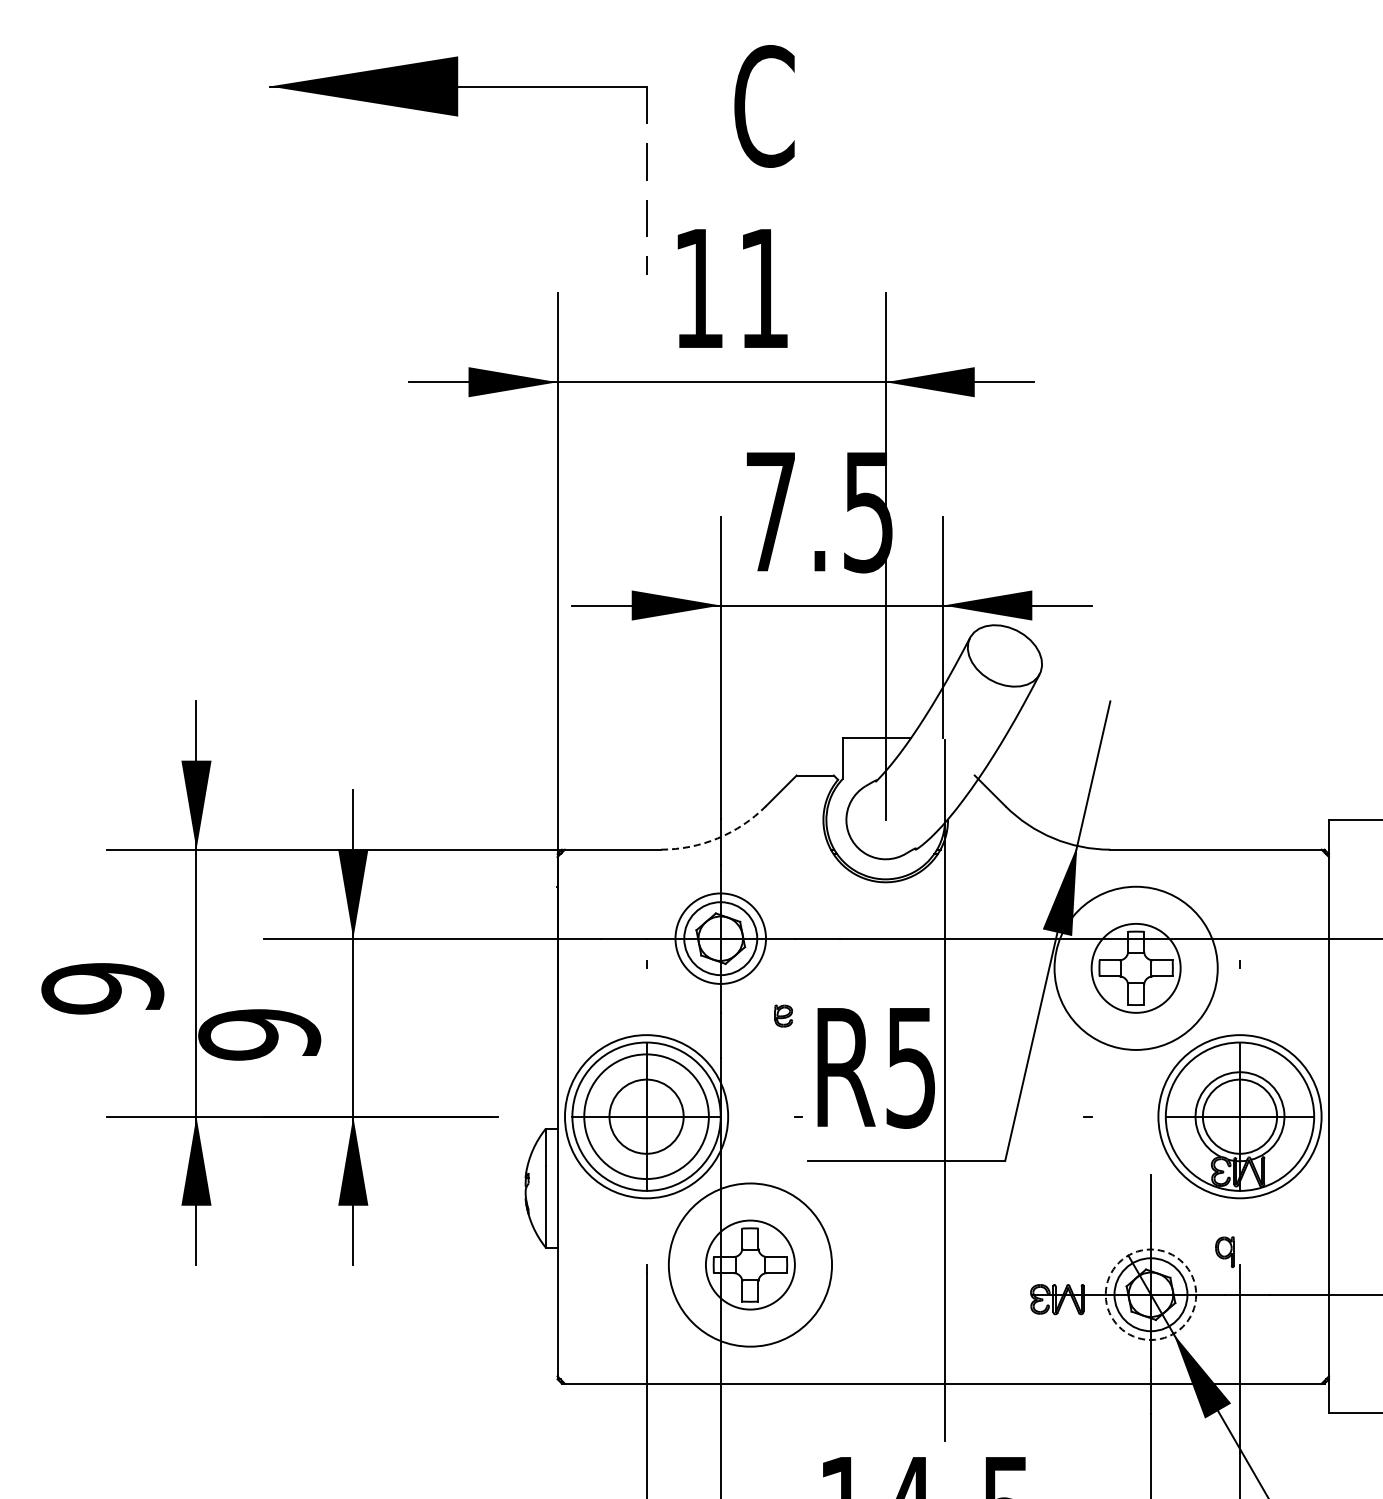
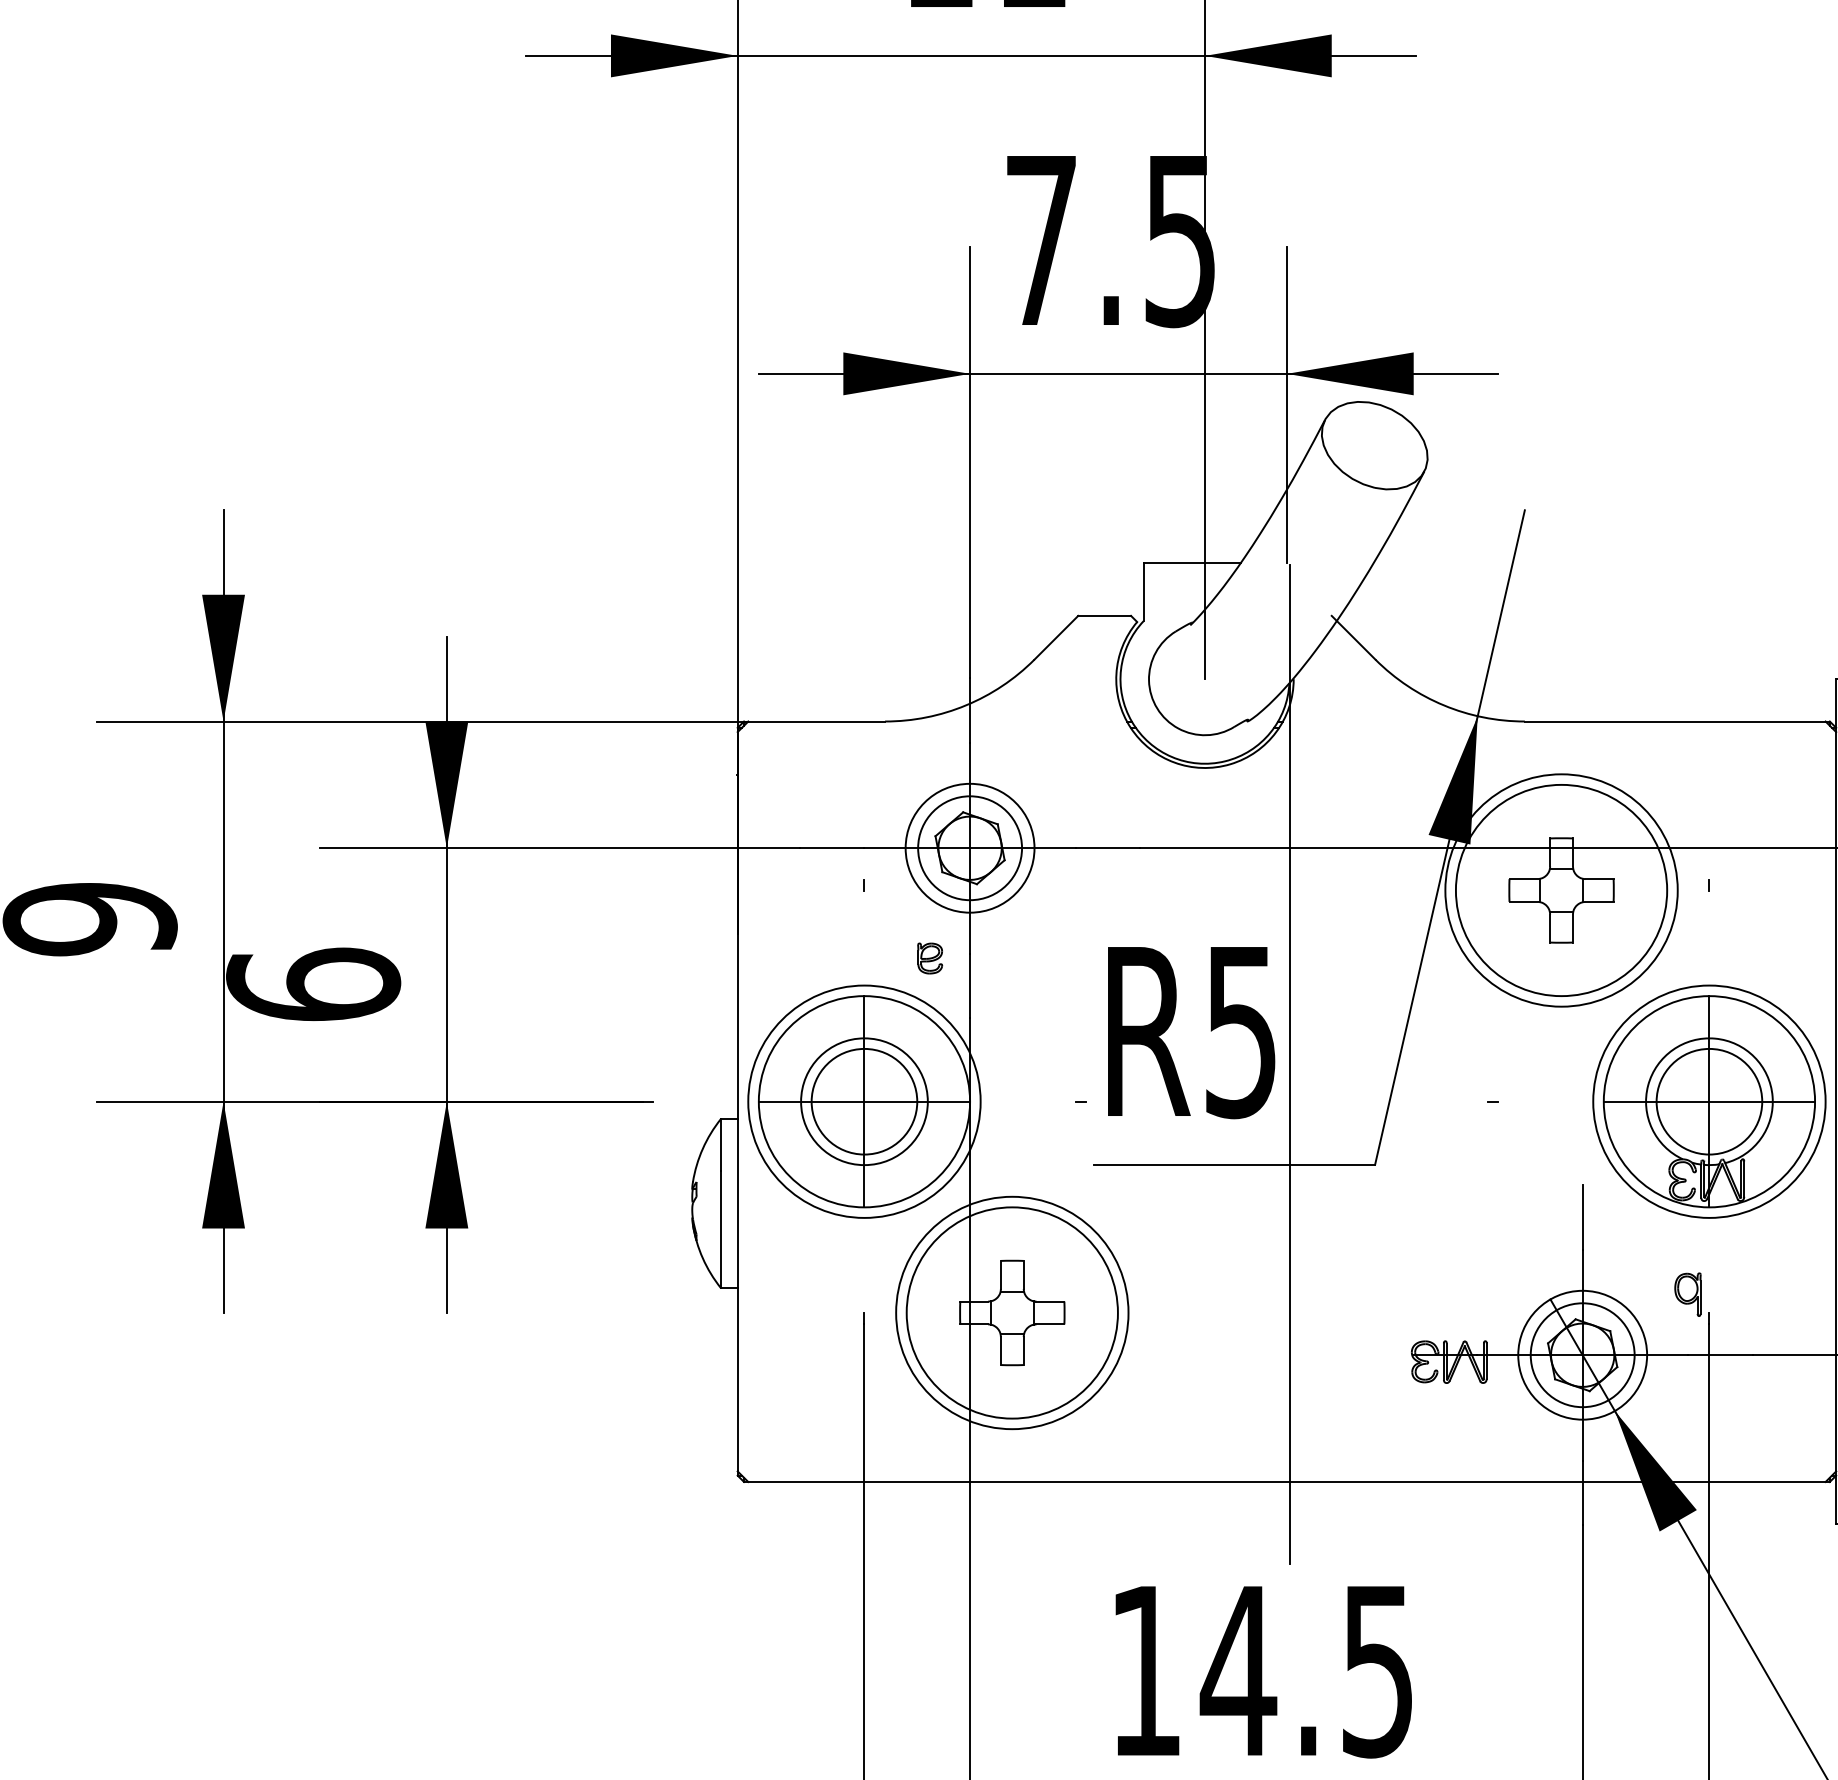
arc: (717, 838) -> (965, 705), dashed -> solid
circle: (1135, 968) -> (1560, 890), size x1.67
part: (783, 1015) -> (929, 957), moved
text: (259, 1034) -> (313, 984), 9 -> 6
circle: (646, 1116) -> (864, 1101), size x0.71
circle: (750, 1264) -> (1012, 1312), size x1.67
circle: (1150, 1294) -> (1581, 1354), dashed -> solid

